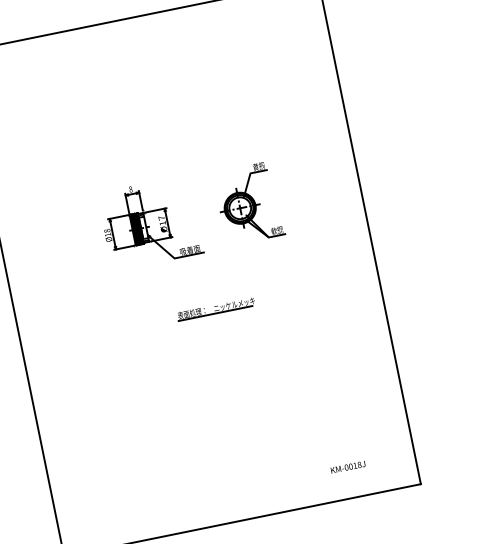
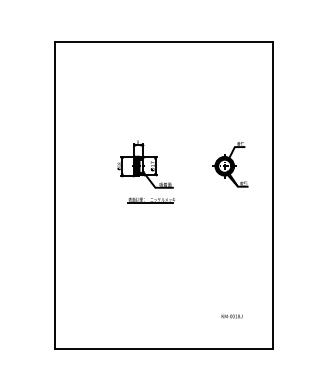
part: (249, 203) -> (230, 164), moved
part: (214, 309) -> (150, 200), moved
text: (347, 467) -> (231, 316), moved

